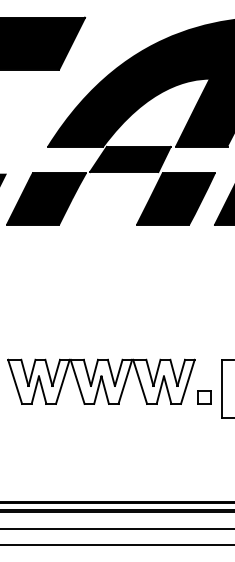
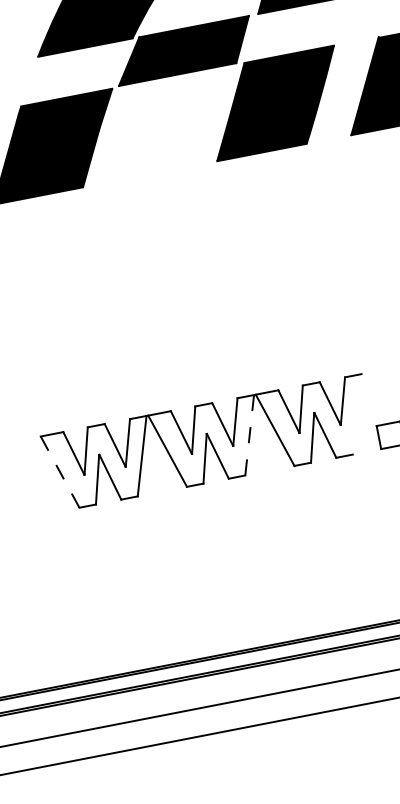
line: (125, 381) -> (249, 434), solid -> dashed
line: (187, 381) -> (356, 413), removed
line: (15, 382) -> (60, 473), solid -> dashed

